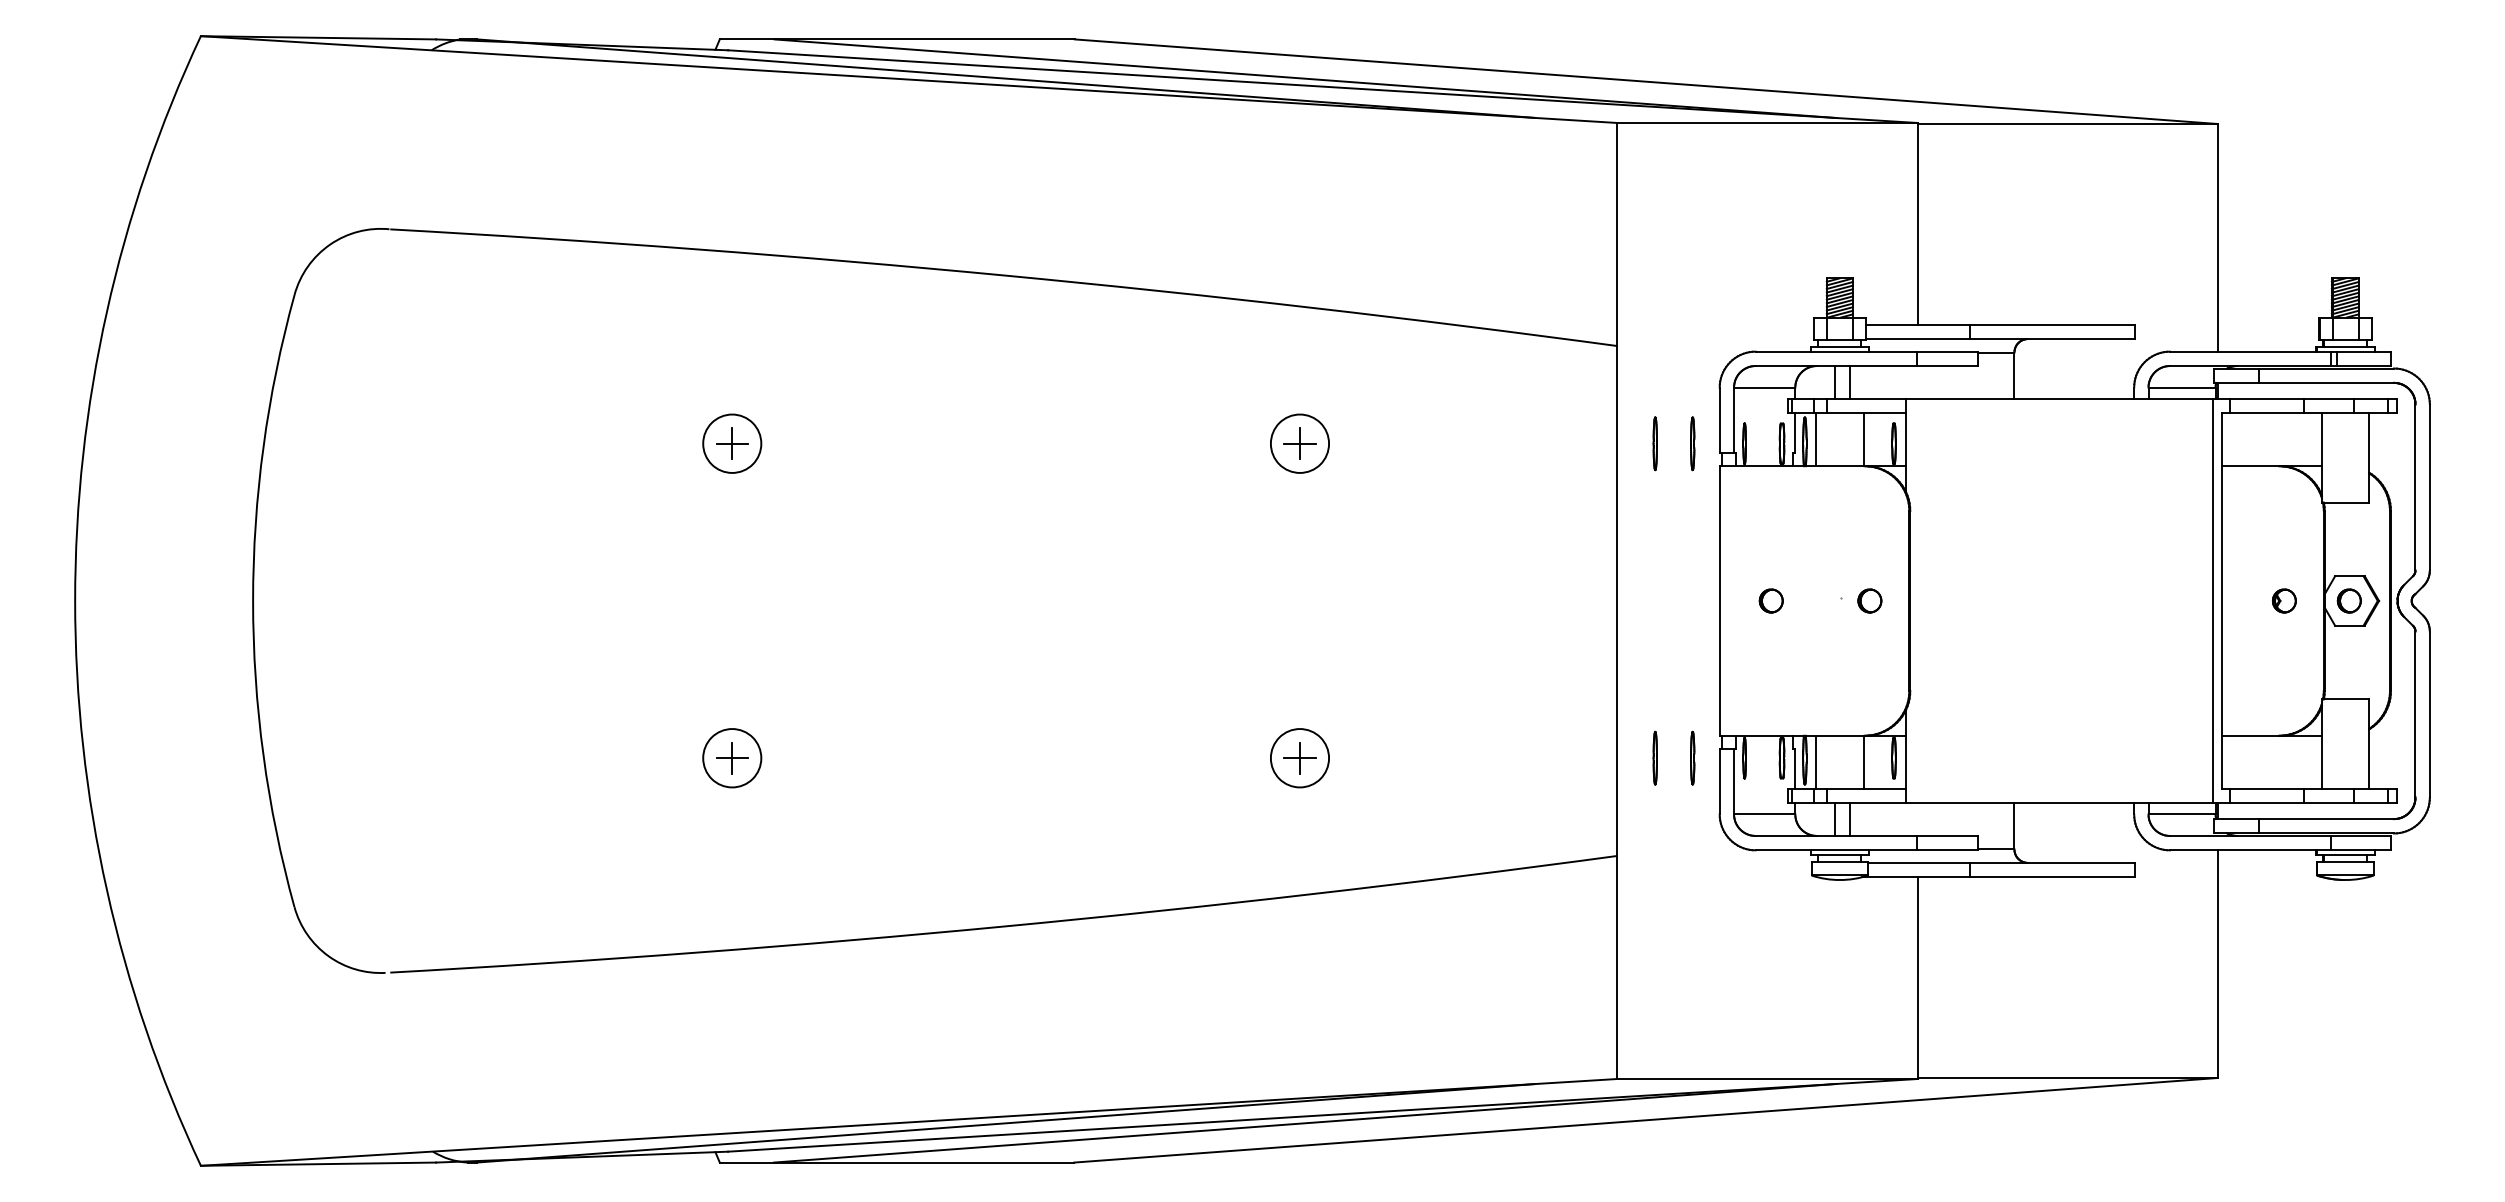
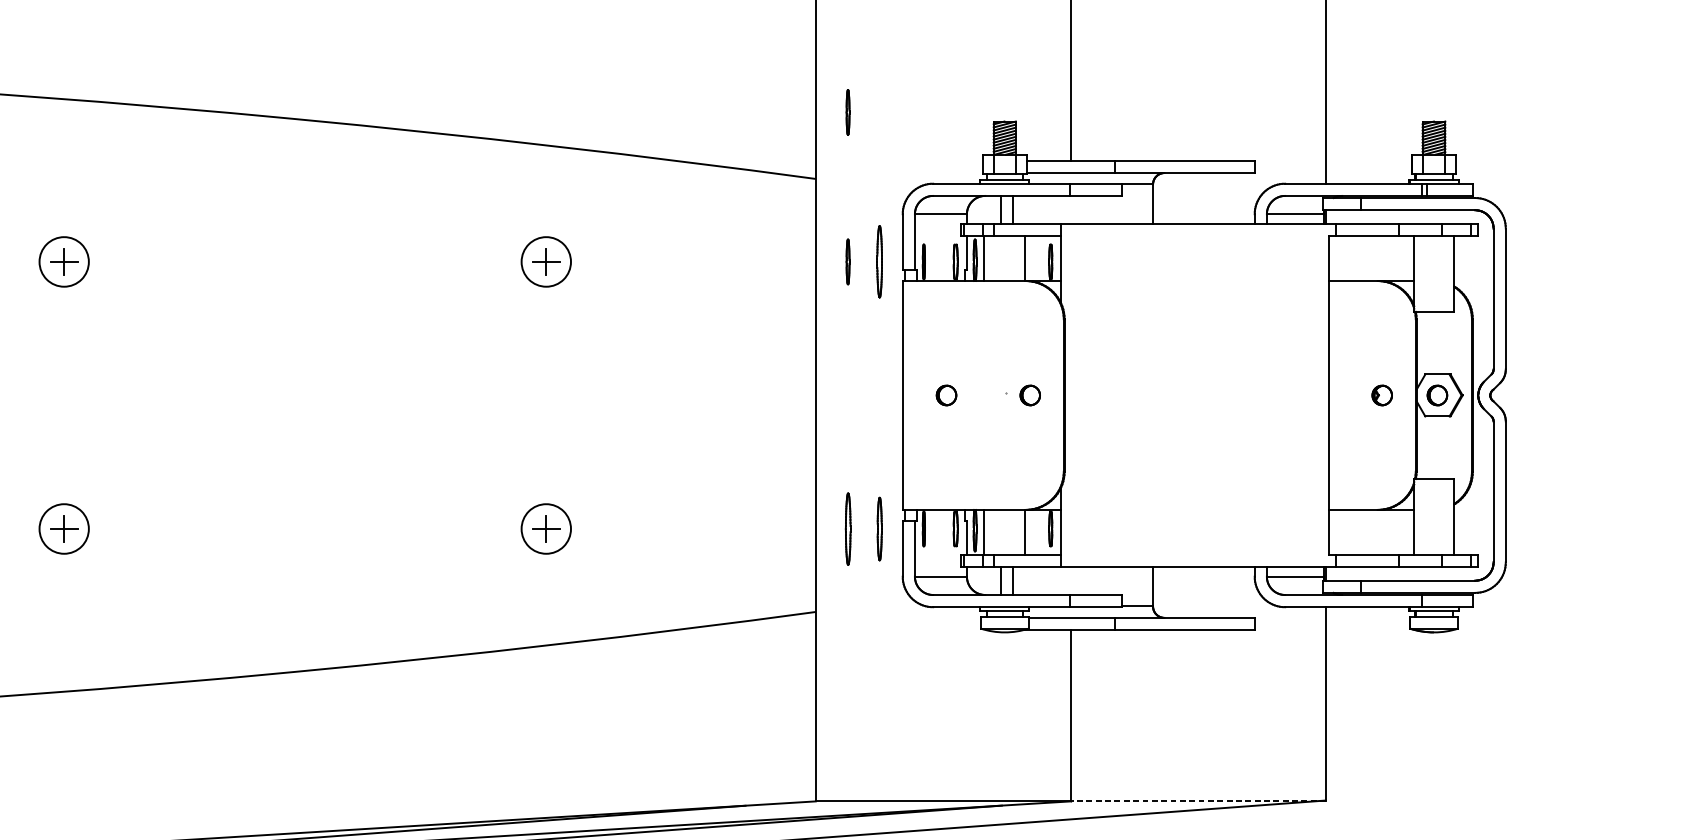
part: (1654, 267) -> (847, 112), added
part: (1692, 443) -> (879, 261), size x1.6
line: (2212, 600) -> (1321, 395), removed
part: (1654, 757) -> (847, 528), size x1.6
part: (1692, 757) -> (879, 528), size x1.4
line: (2067, 1077) -> (1198, 800), solid -> dashed

